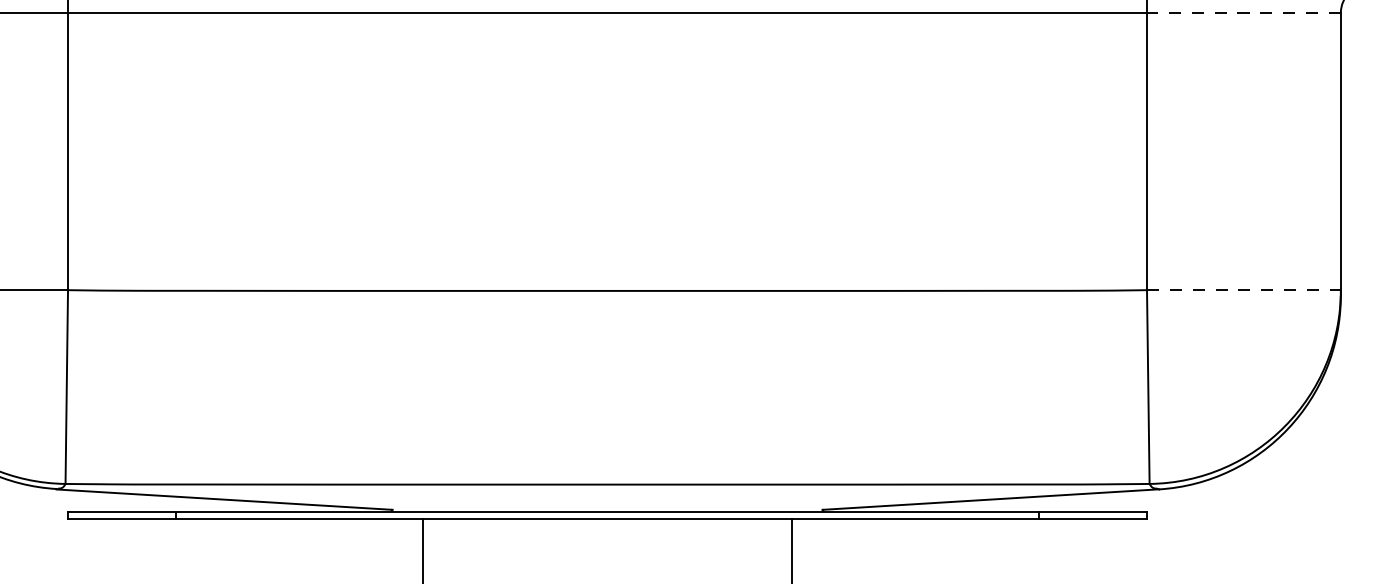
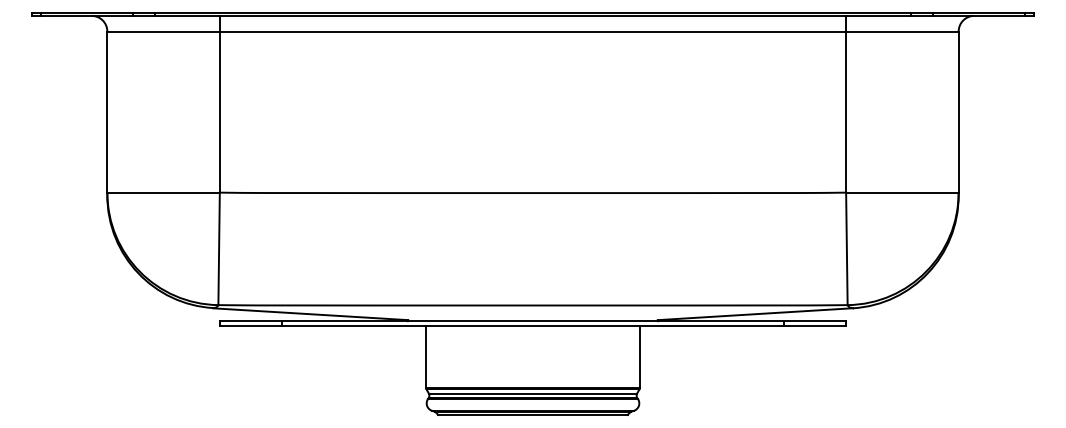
line: (1242, 12) -> (901, 31), dashed -> solid
line: (1244, 289) -> (902, 192), dashed -> solid

